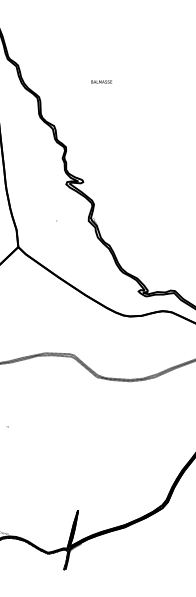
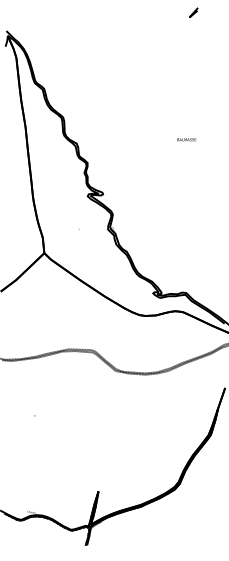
text: (101, 81) -> (186, 139), moved

